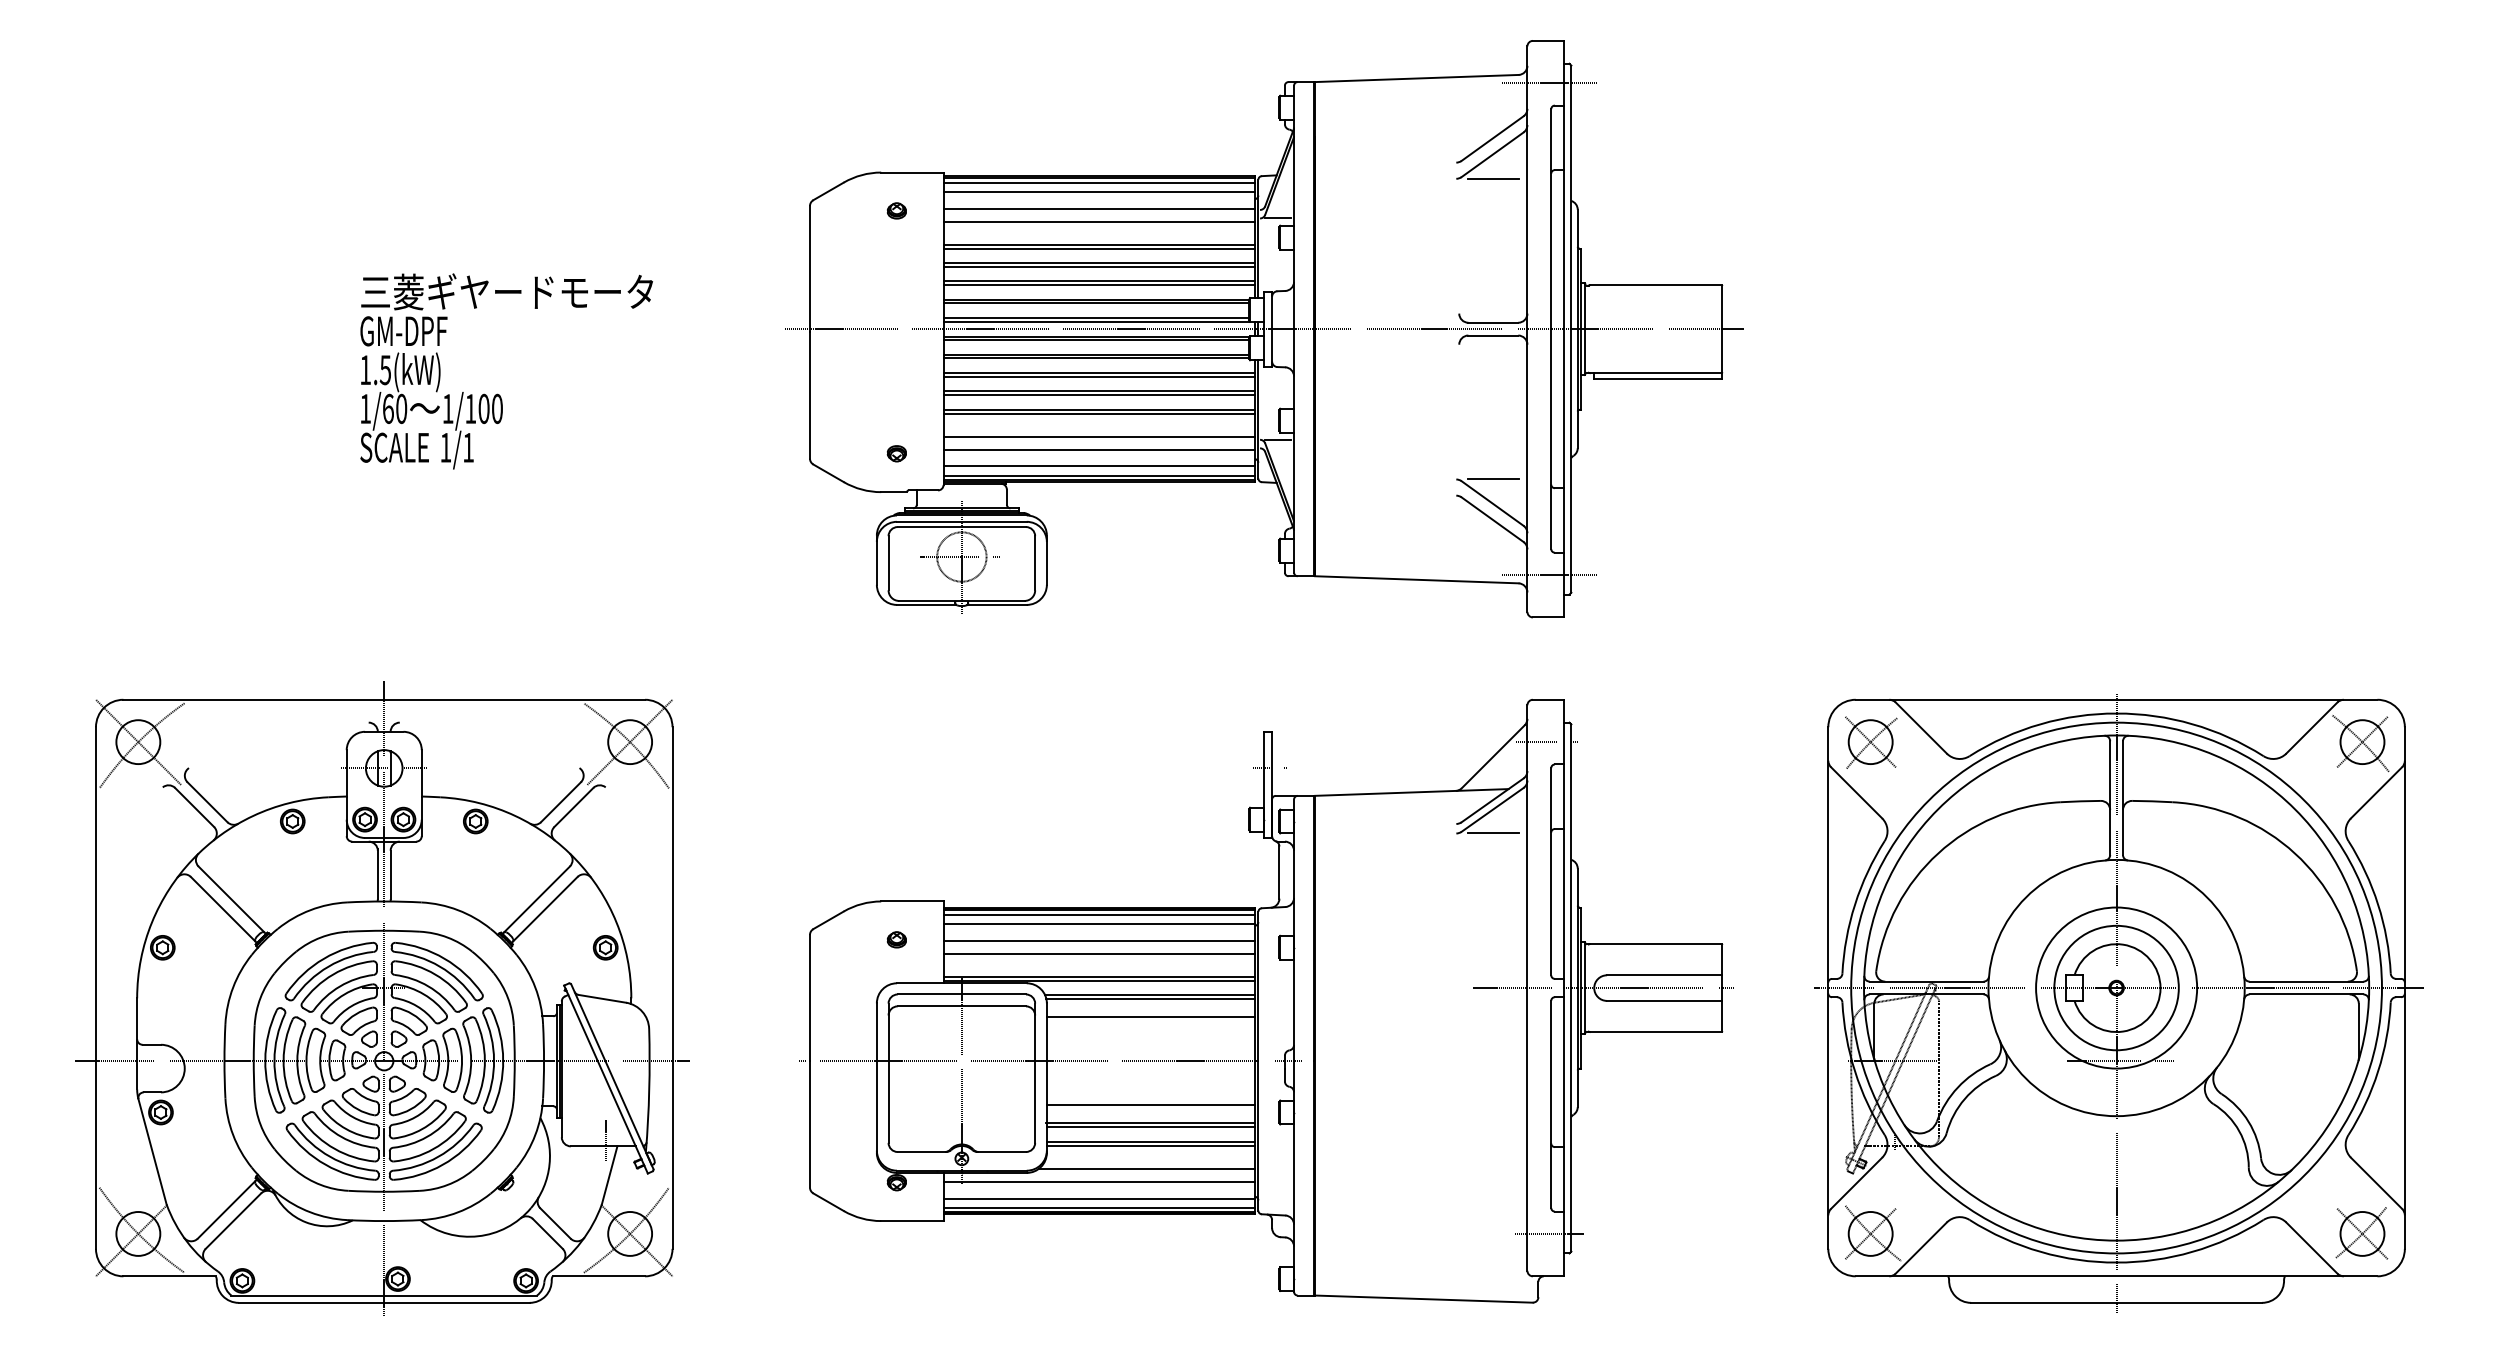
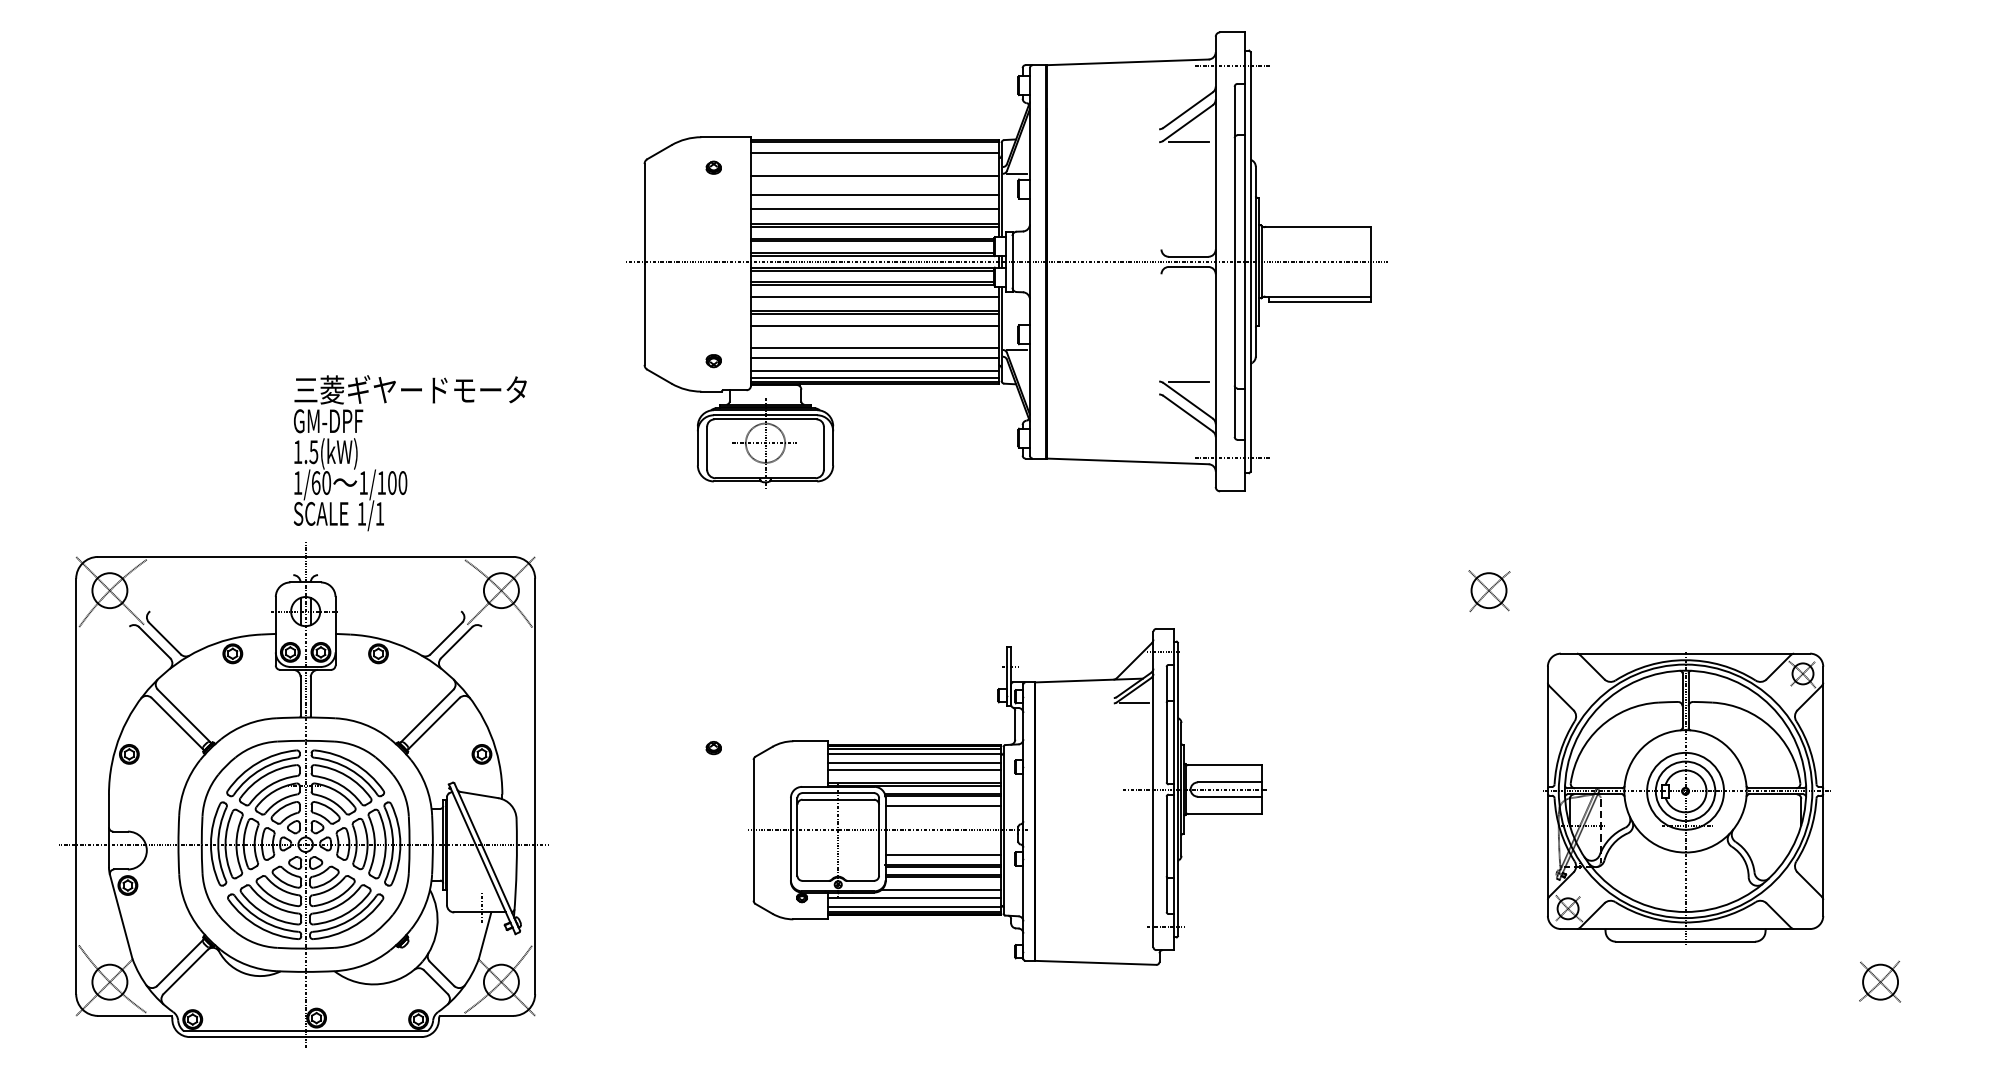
line: (1098, 182) -> (874, 145), removed
line: (1098, 208) -> (874, 165), removed
line: (1098, 248) -> (874, 197), removed
line: (1098, 267) -> (874, 212), removed
text: (506, 371) -> (410, 453), moved
line: (1098, 376) -> (874, 299), removed
line: (1098, 413) -> (874, 329), removed
part: (1266, 1000) -> (1008, 796), size x0.7
part: (2118, 1003) -> (1686, 798), size x0.6

